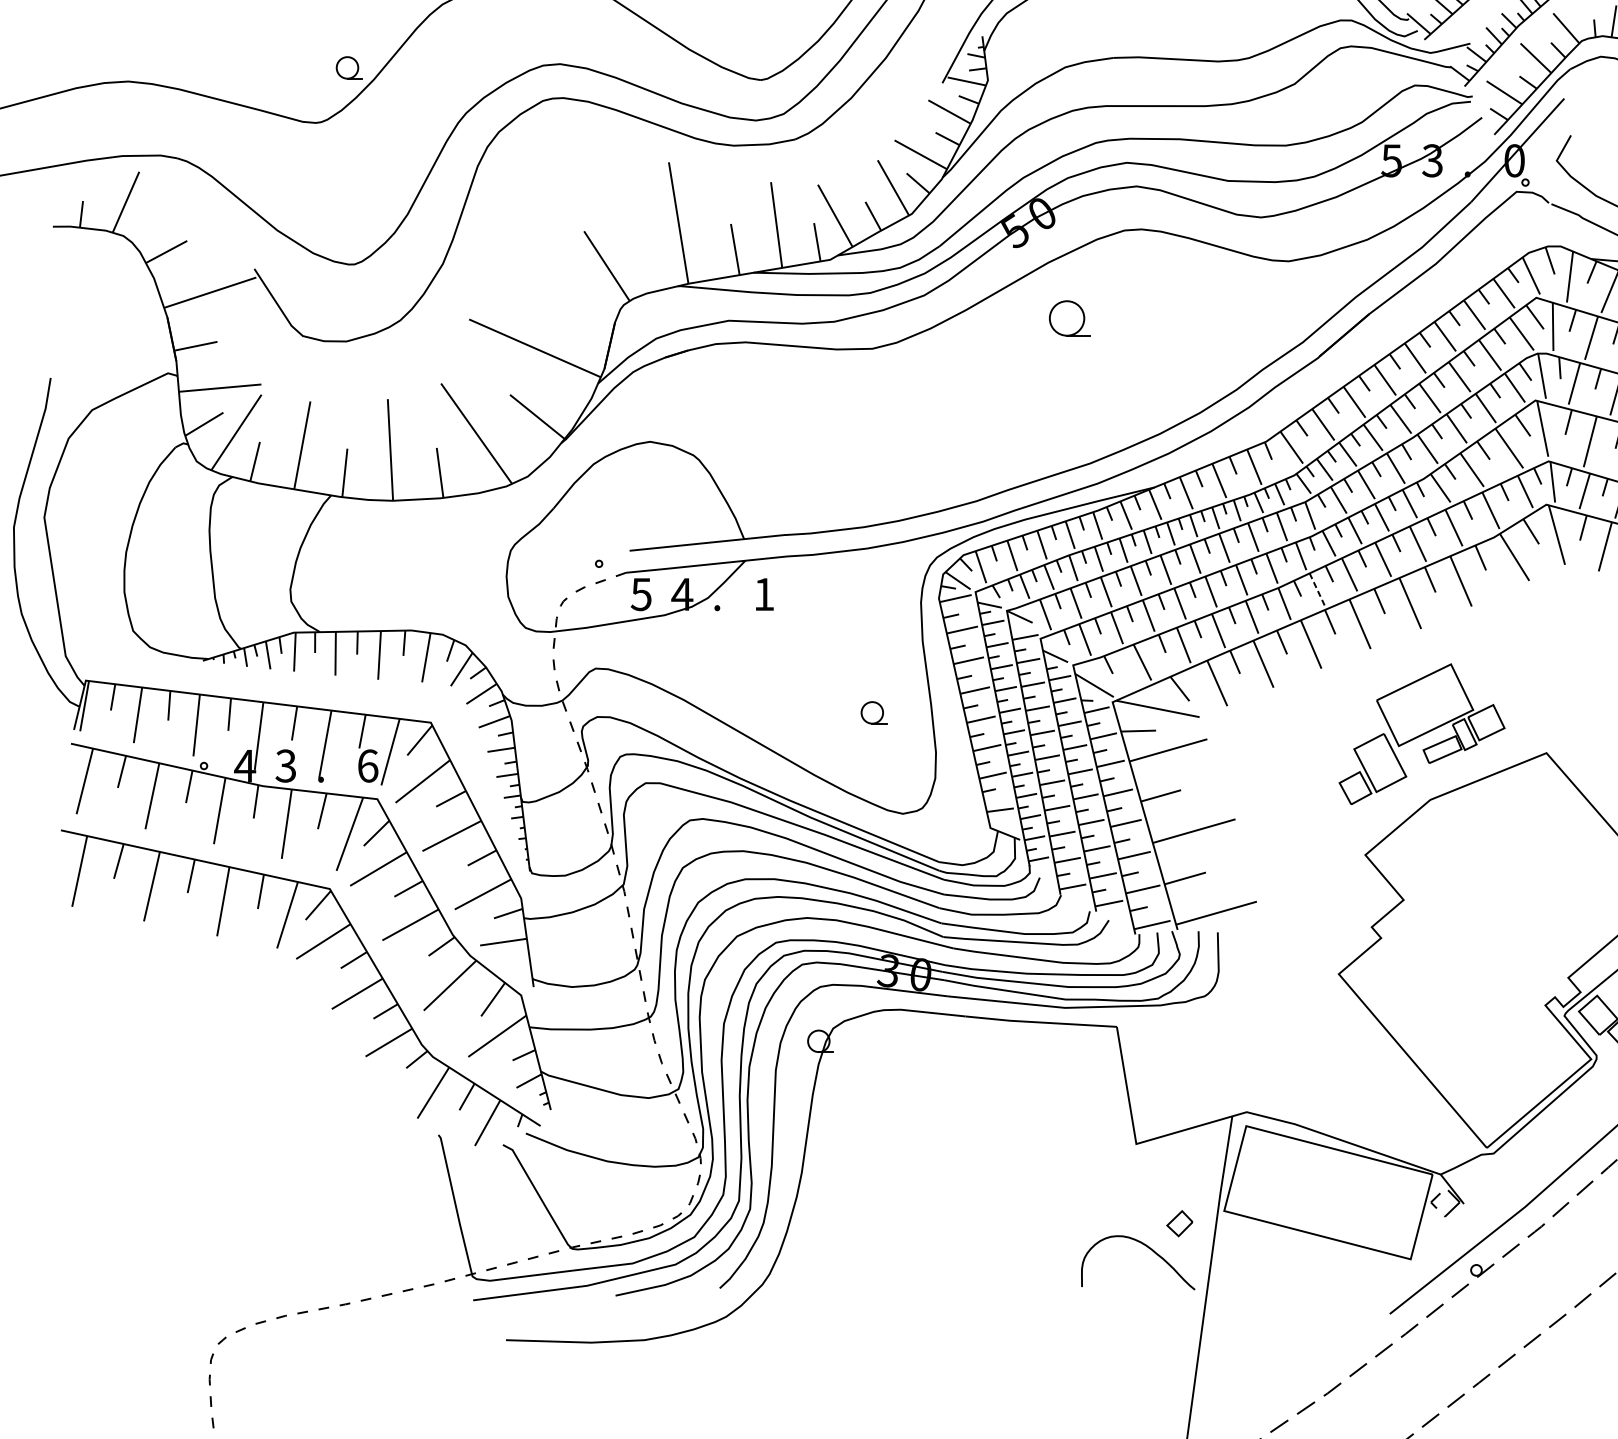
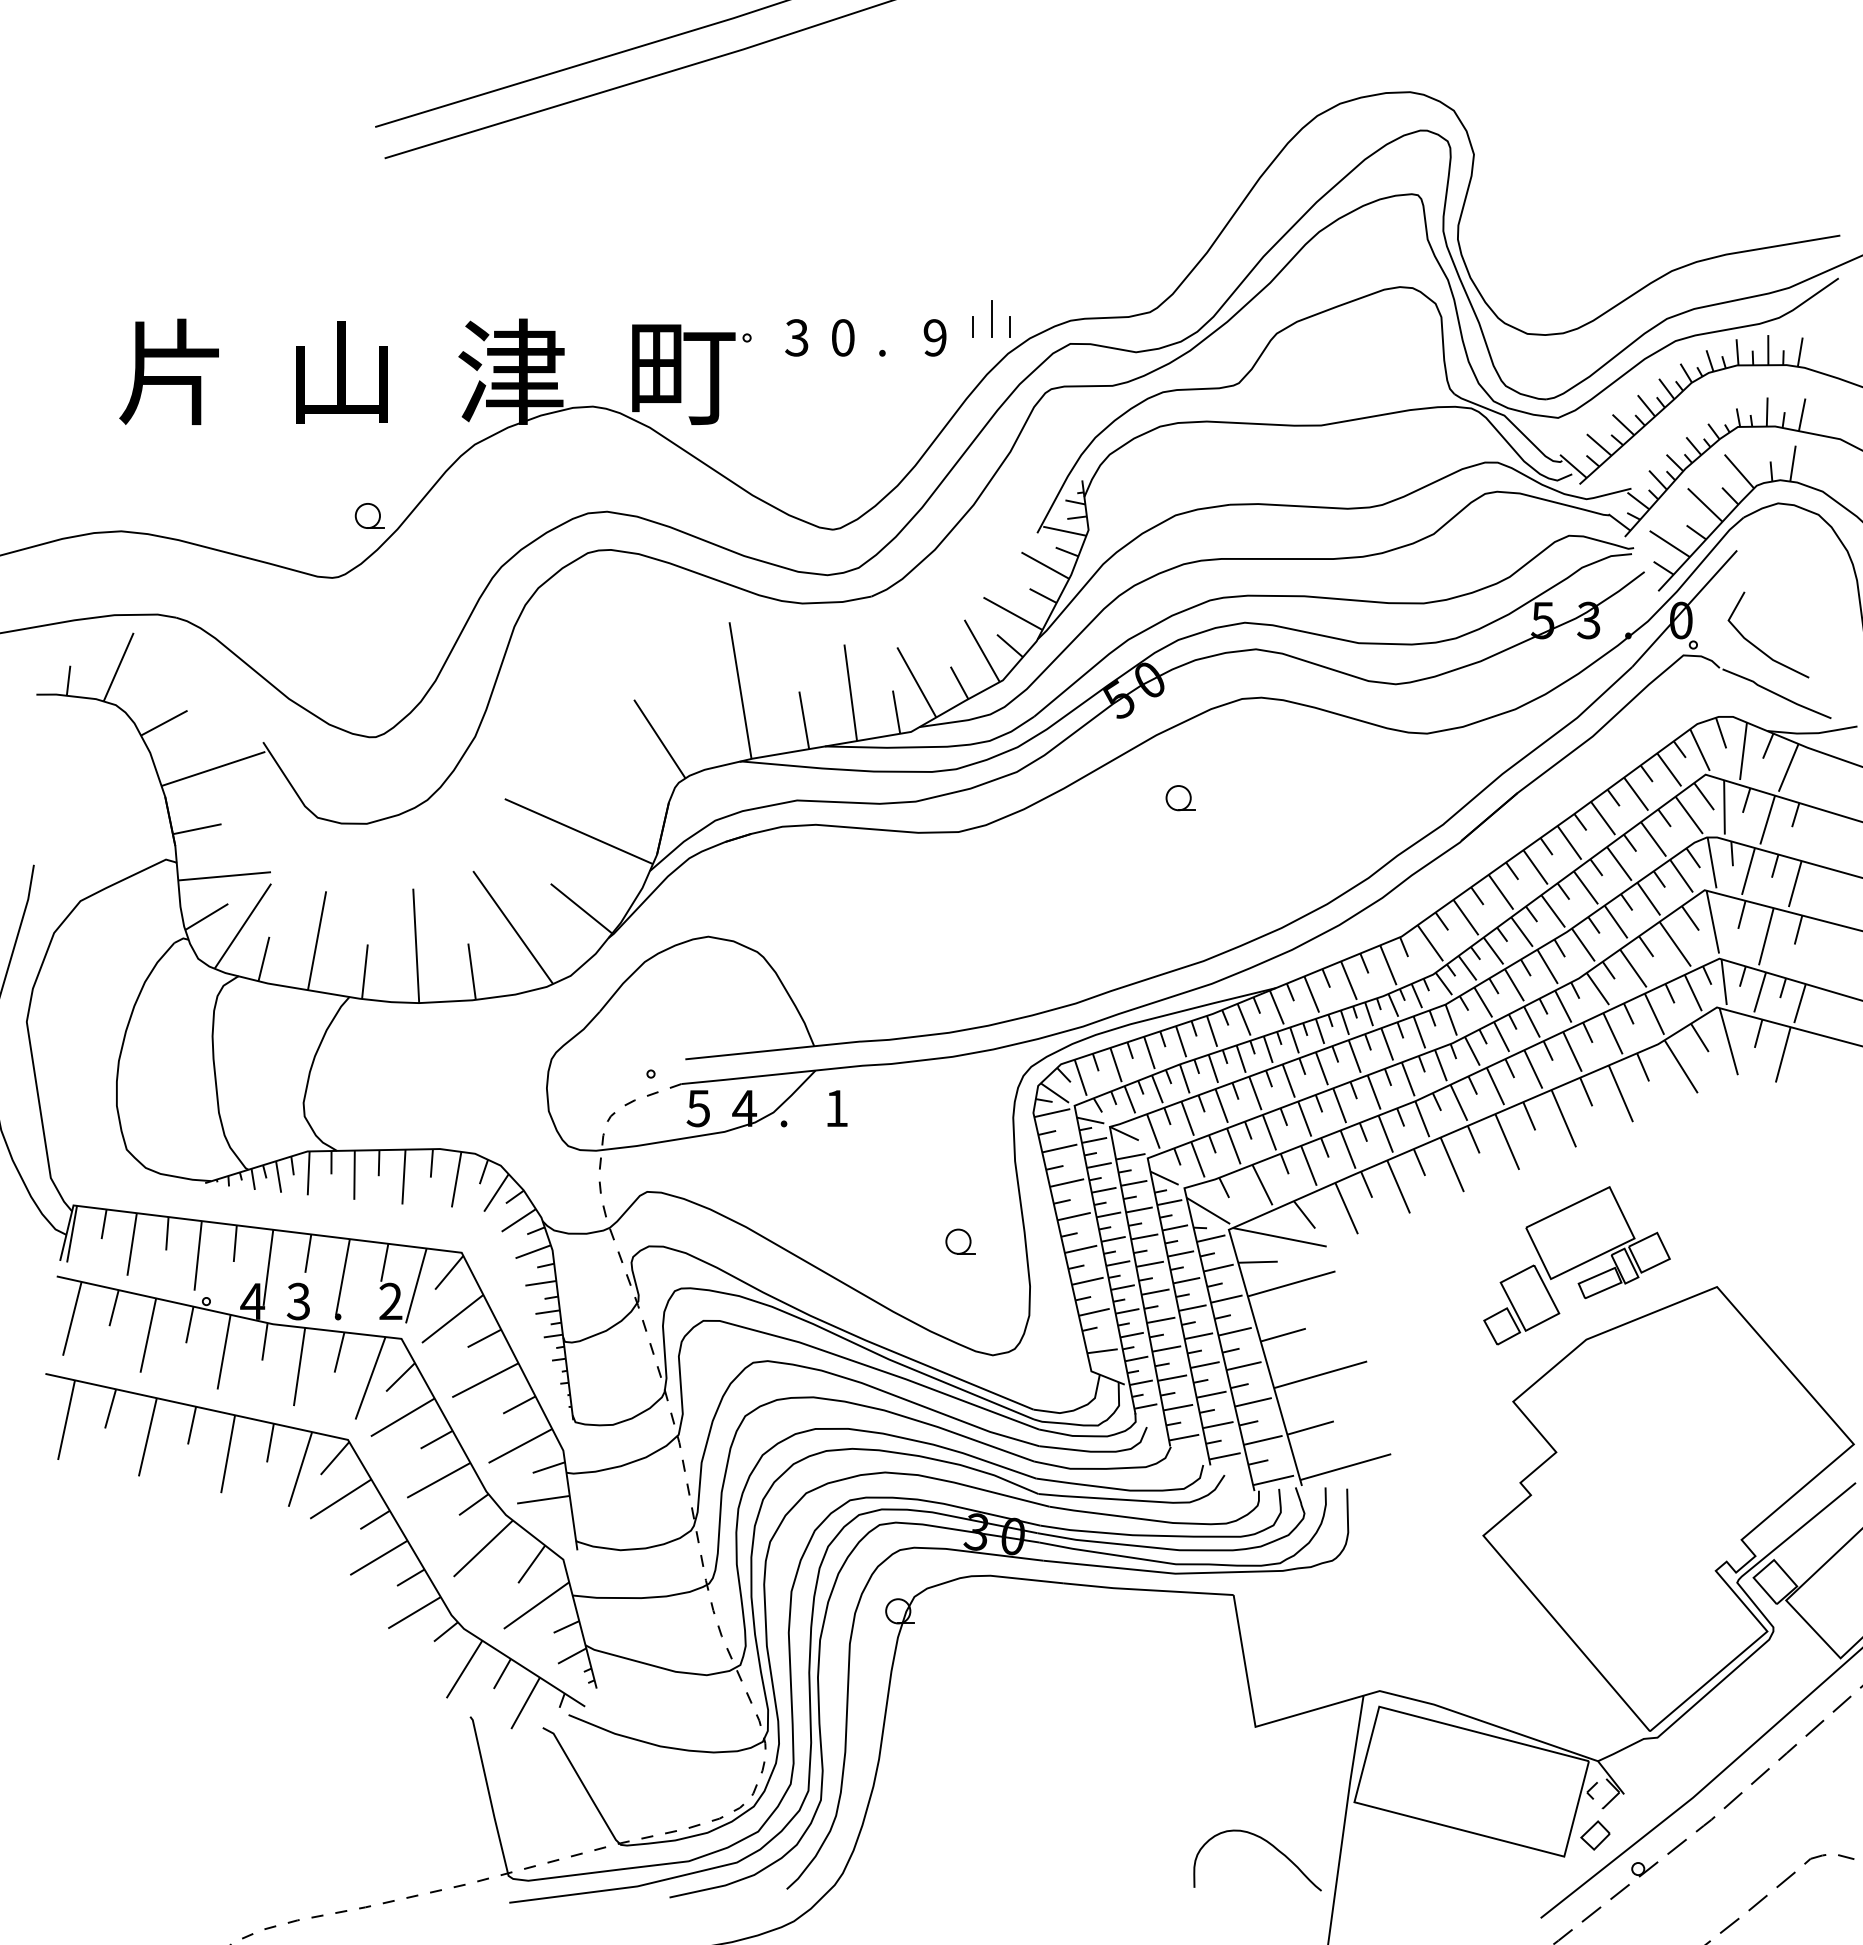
part: (1069, 318) -> (1180, 798), size x0.62
line: (1316, 589) -> (1458, 1102), dashed -> solid
text: (367, 765) -> (390, 1301), 6 -> 2
part: (1179, 1223) -> (1595, 1835), moved

